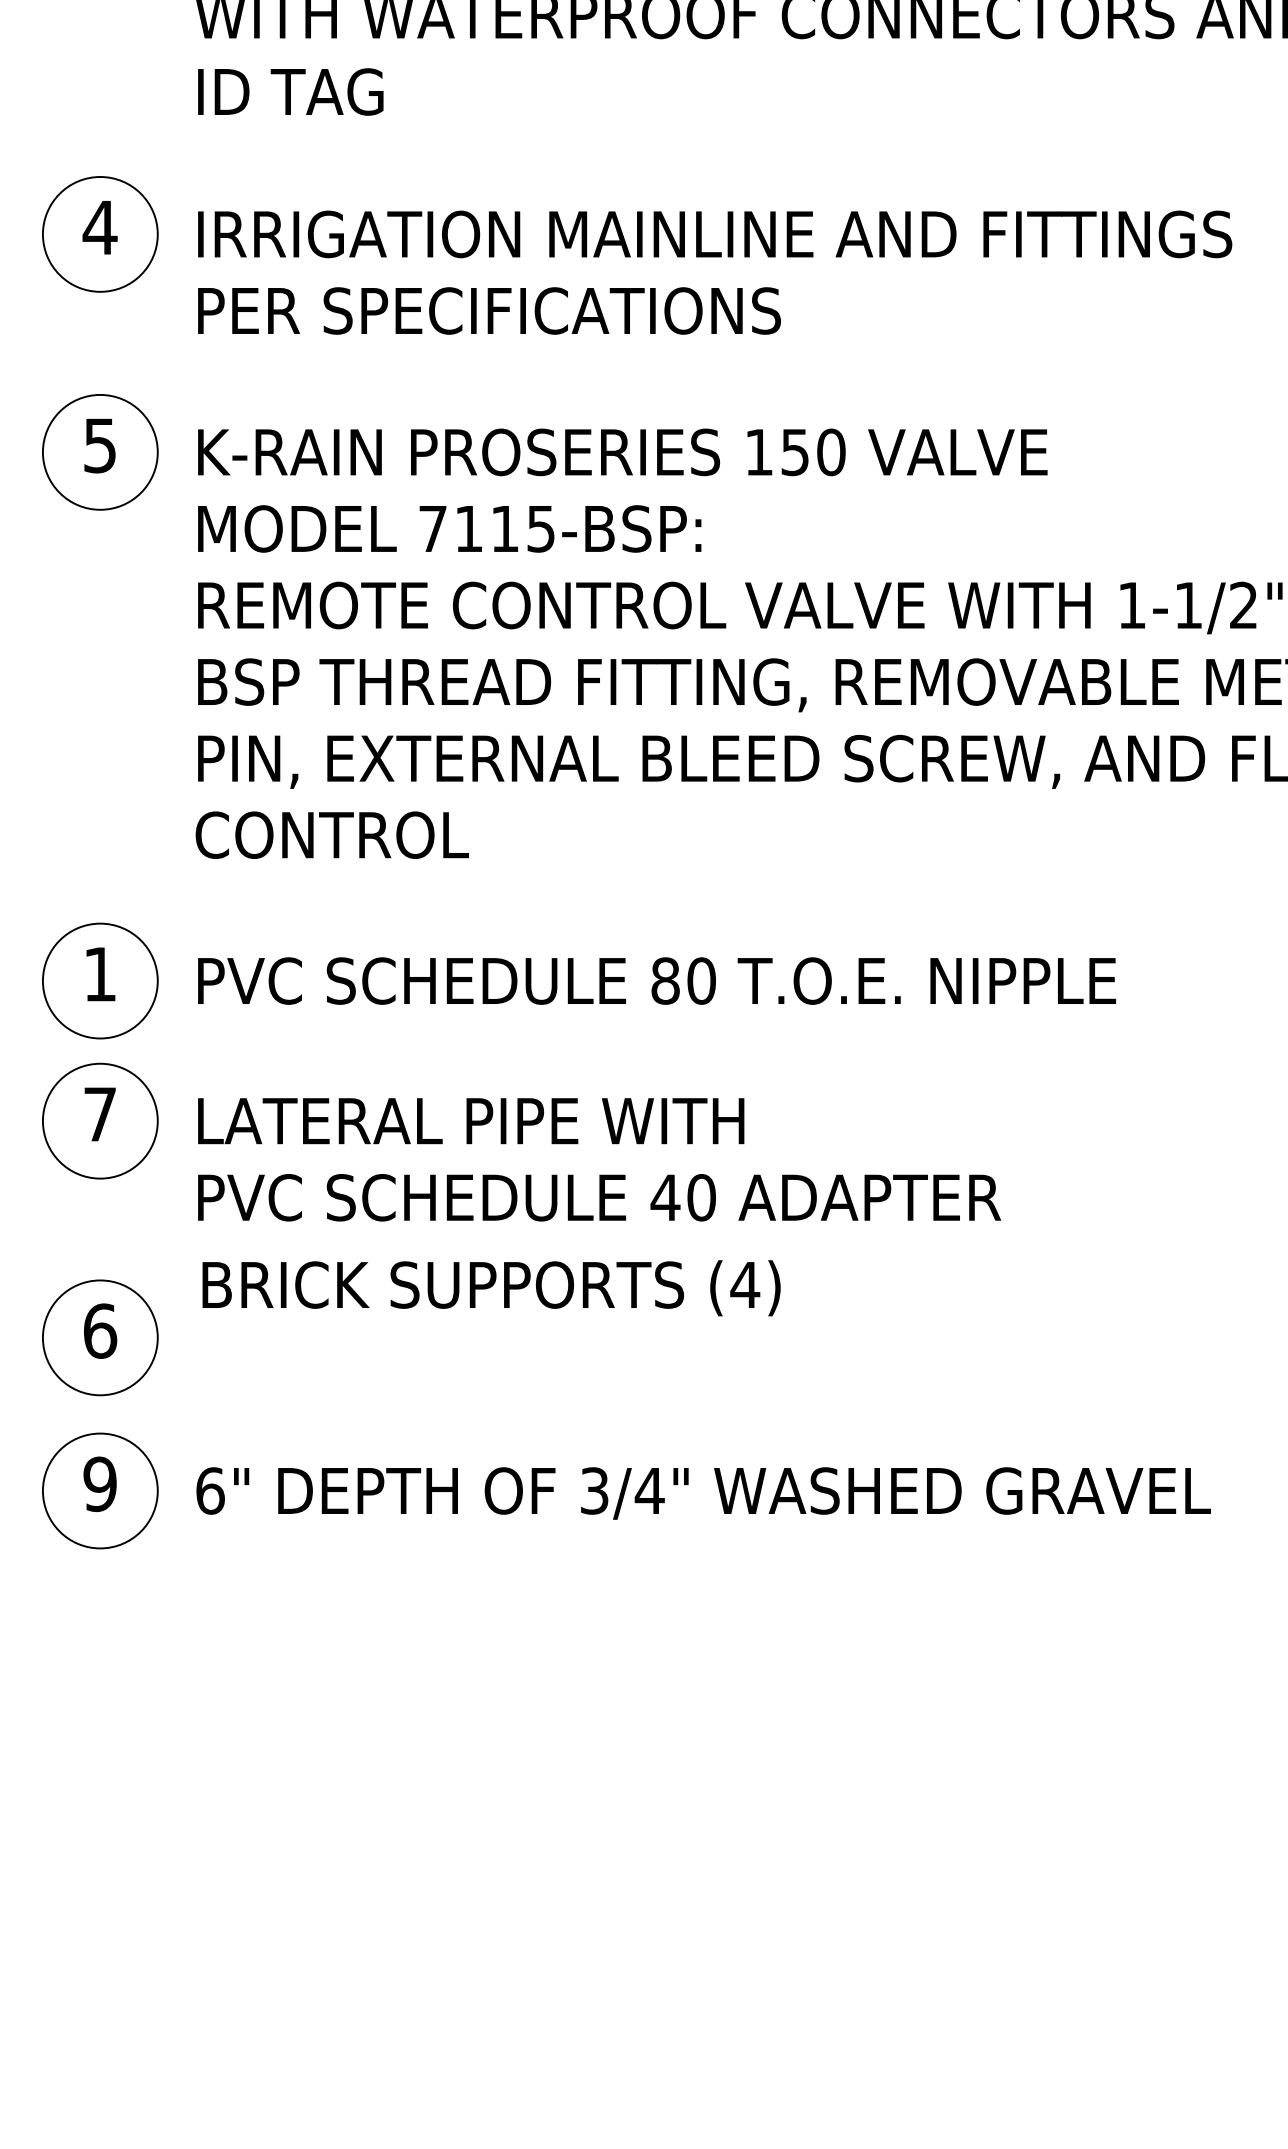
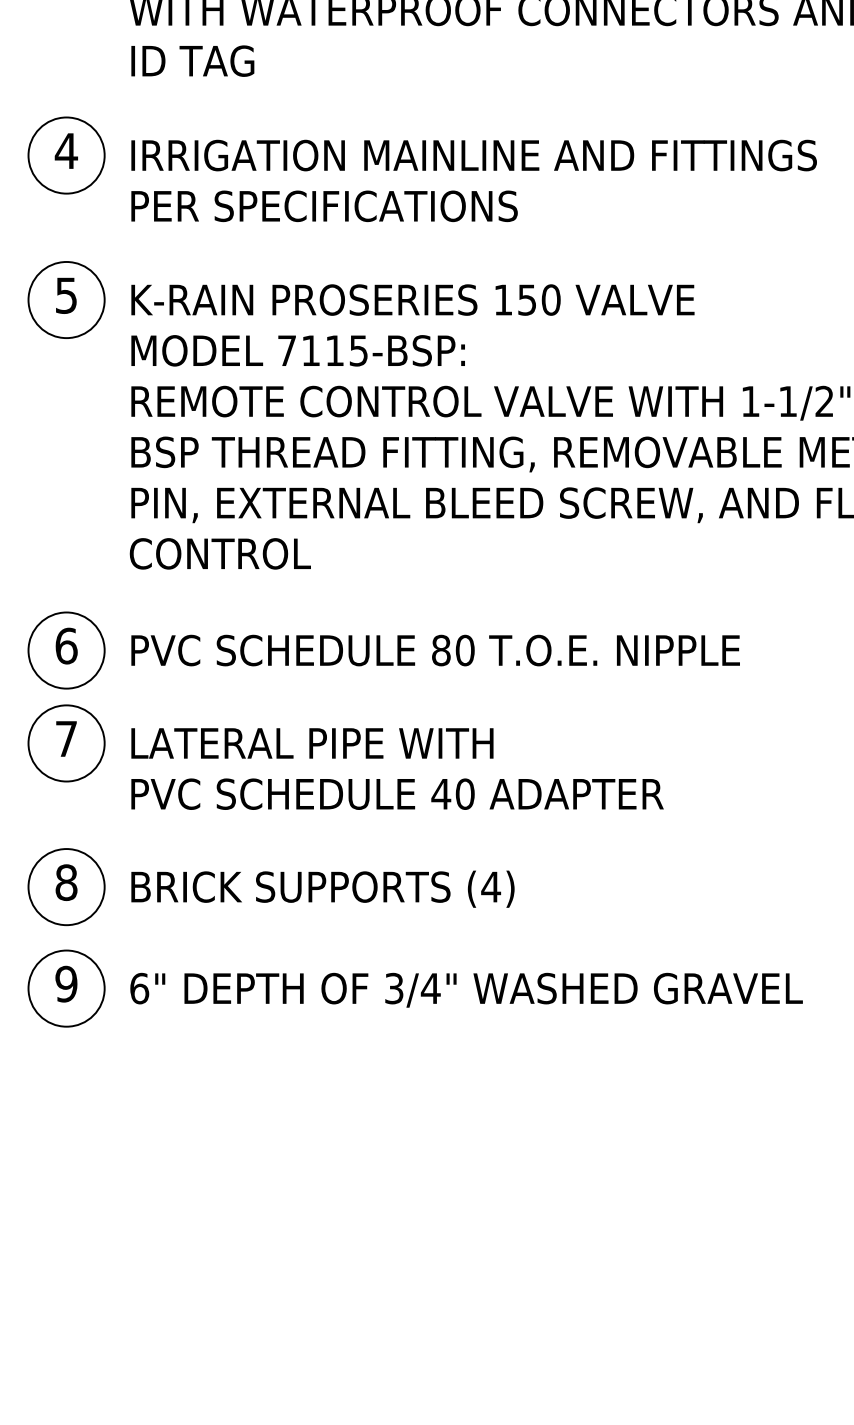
text: (100, 973) -> (66, 645), 1 -> 6
text: (490, 1287) -> (322, 888), moved
text: (100, 1330) -> (66, 882), 6 -> 8

